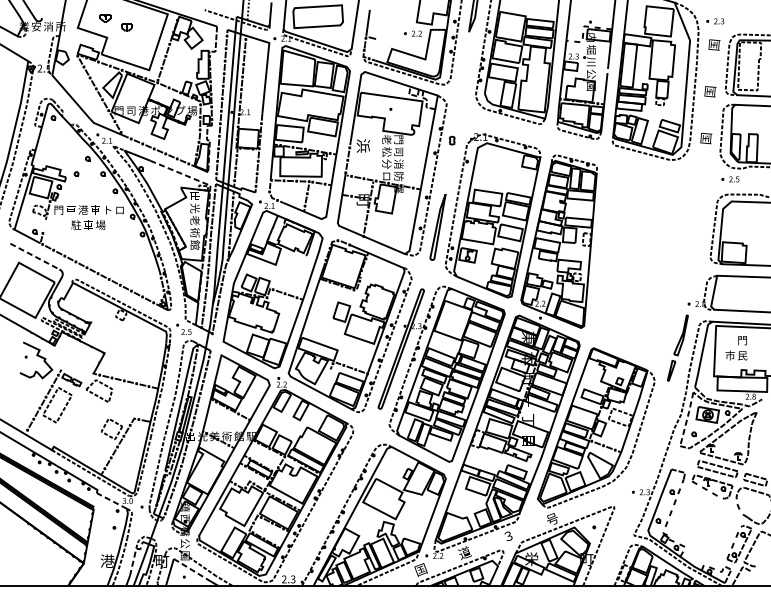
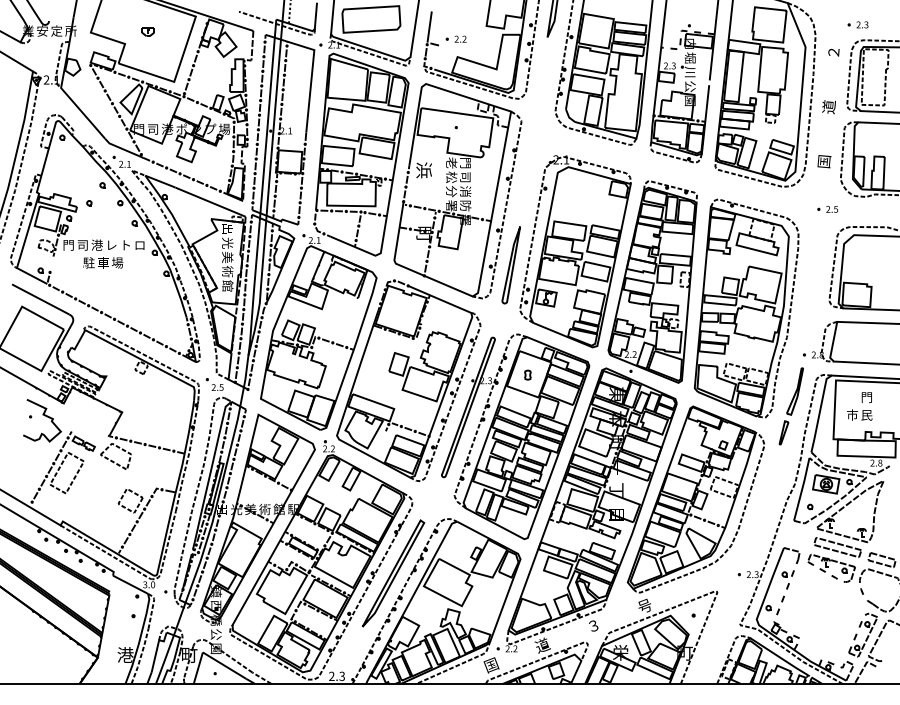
part: (104, 17) -> (122, 20), removed
part: (714, 21) -> (857, 24), moved
text: (48, 26) -> (56, 30), 消 -> 定
part: (412, 33) -> (455, 38), moved
text: (714, 45) -> (833, 52), 国 -> ２
text: (710, 92) -> (829, 107), 国 -> 道
part: (451, 140) -> (527, 374), moved
line: (180, 173) -> (210, 202), dashed -> solid
text: (386, 176) -> (451, 205), ロ -> 署
part: (730, 179) -> (827, 209), moved
text: (70, 209) -> (82, 244), 車 -> 司
text: (95, 209) -> (111, 244), 車 -> レ
text: (194, 220) -> (227, 257), 老 -> 美
line: (35, 256) -> (41, 299), dashed -> solid
part: (639, 264) -> (746, 308), added
line: (687, 419) -> (802, 489), dashed -> solid
part: (337, 491) -> (393, 573), added
line: (111, 500) -> (130, 584), dashed -> solid
line: (134, 555) -> (157, 648), dashed -> solid
line: (192, 570) -> (224, 665), dashed -> solid

